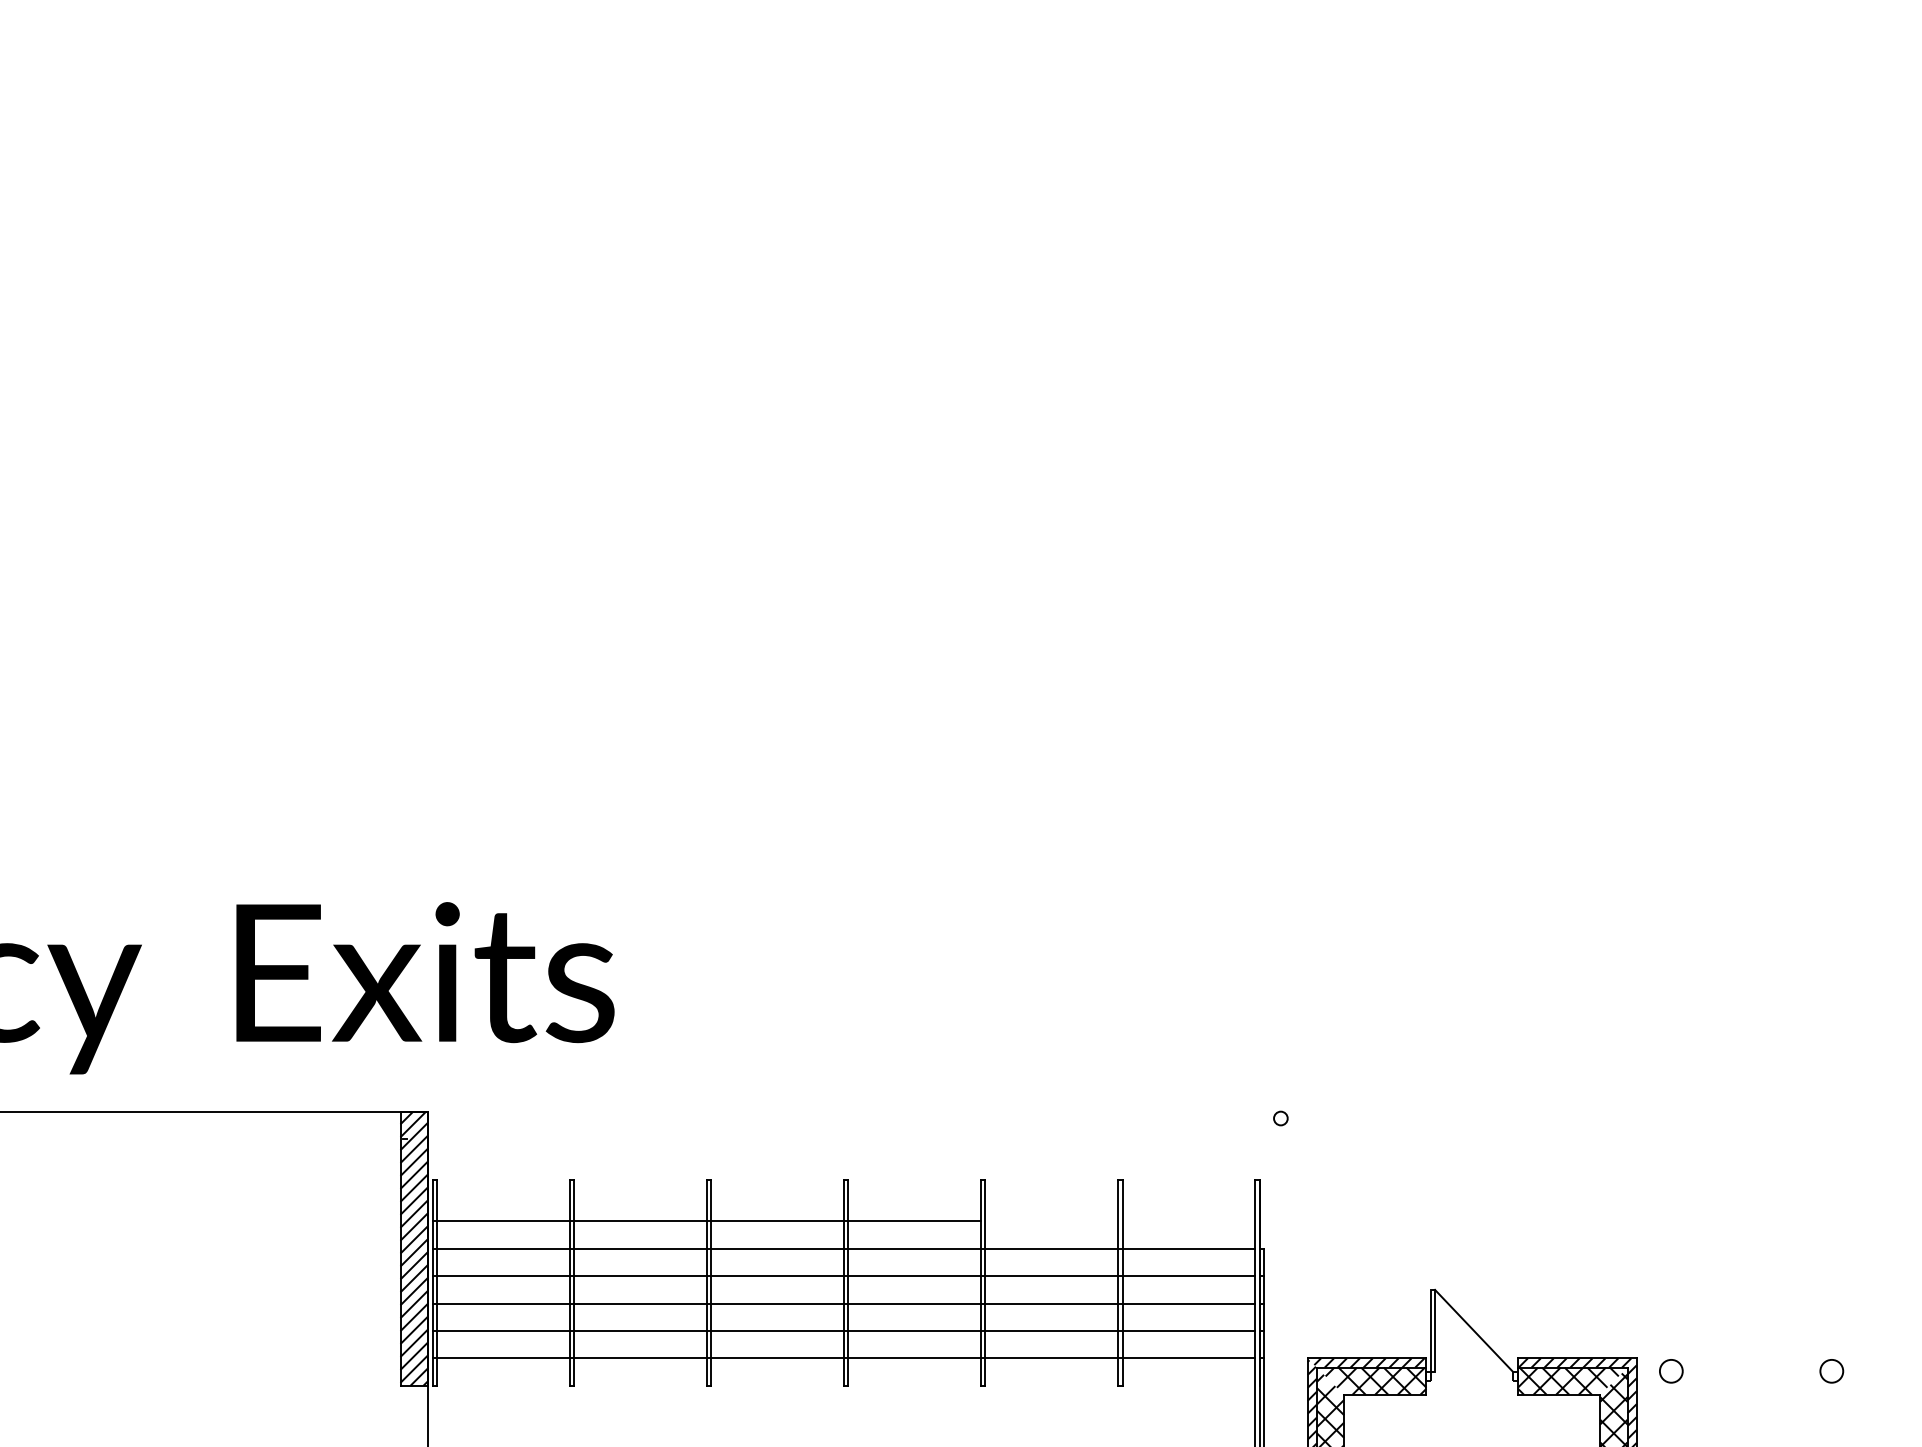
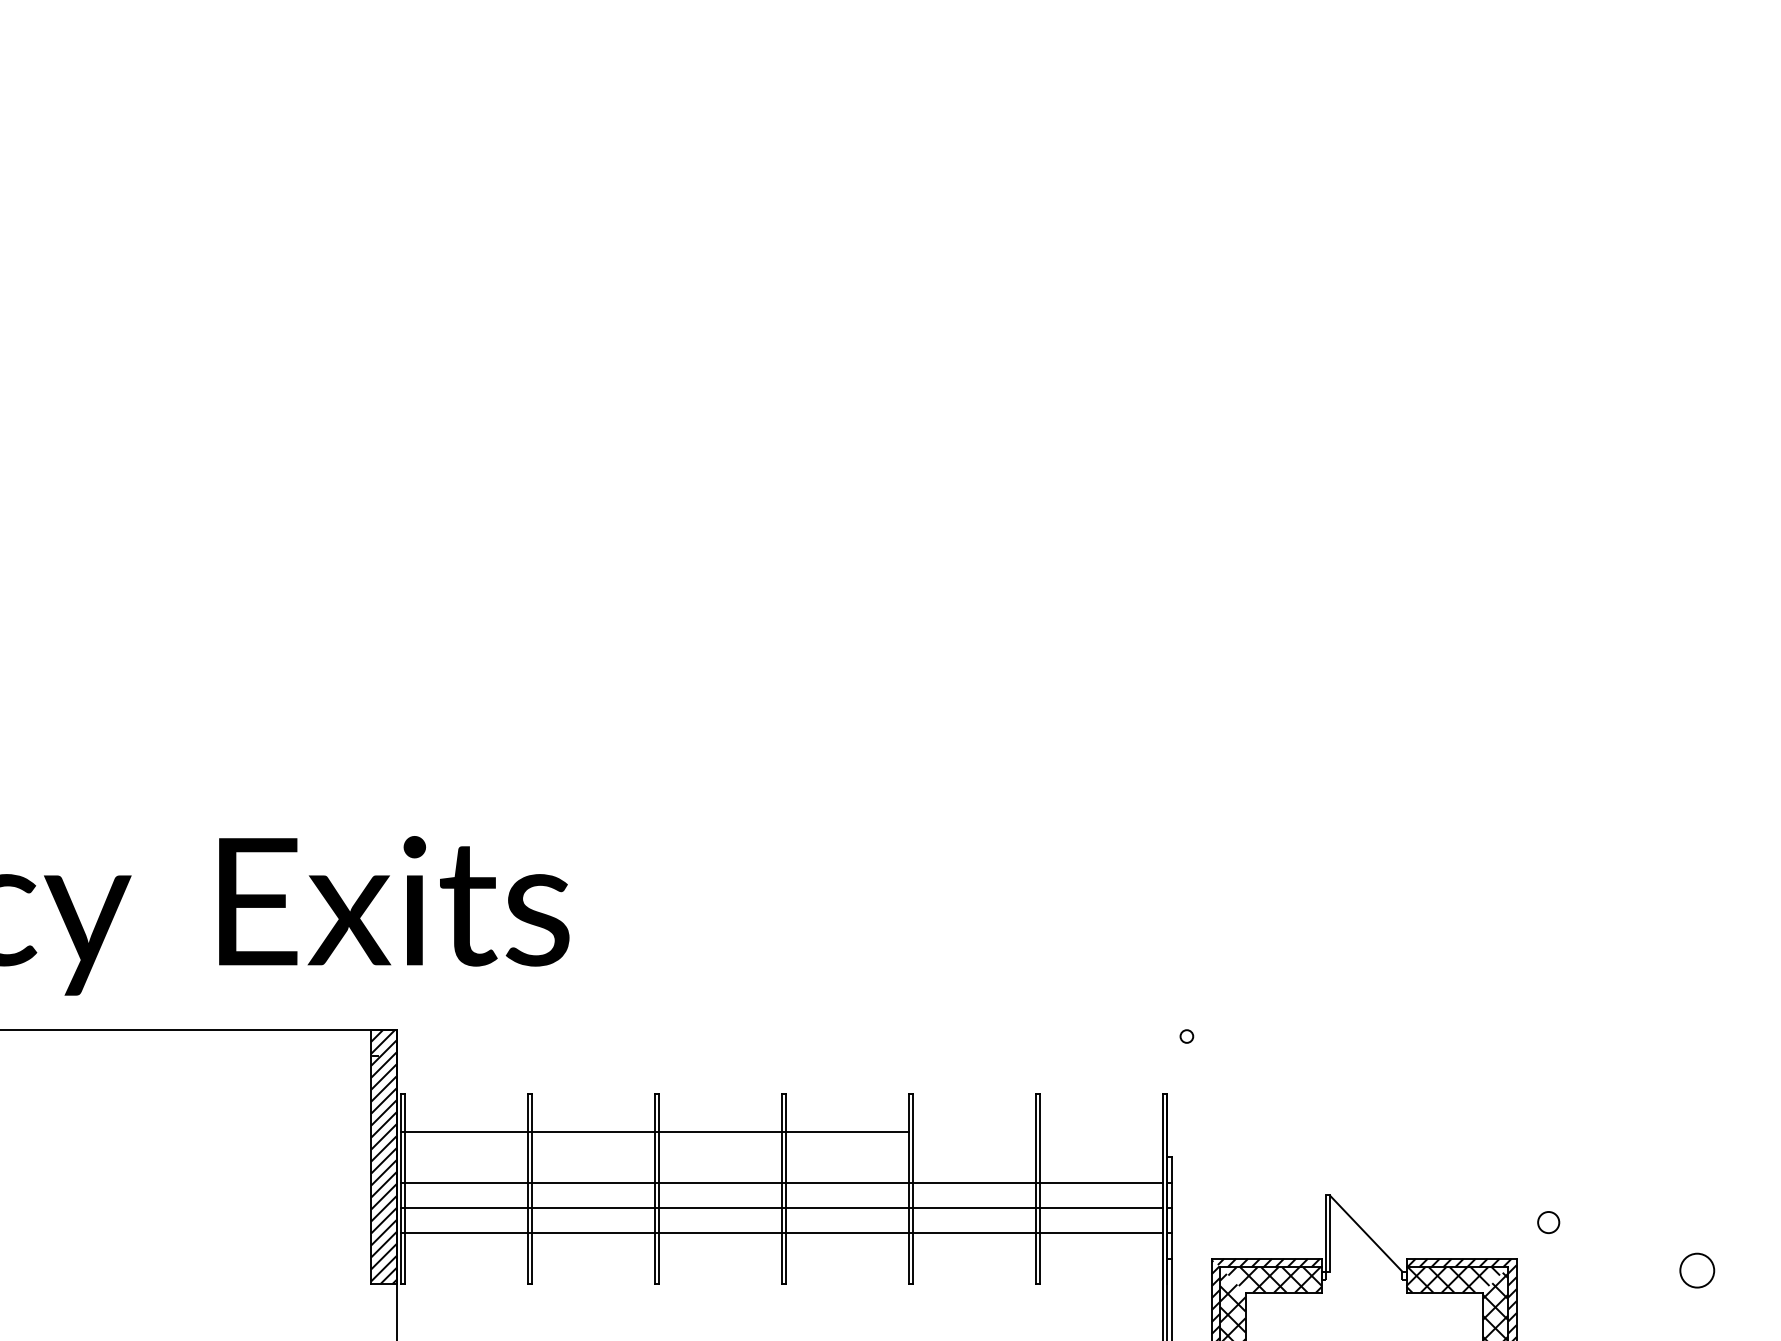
line: (843, 1248) -> (781, 1156), removed
line: (843, 1358) -> (781, 1258), removed
circle: (1671, 1371) -> (1548, 1222), moved
circle: (1831, 1371) -> (1697, 1270), size x1.6

